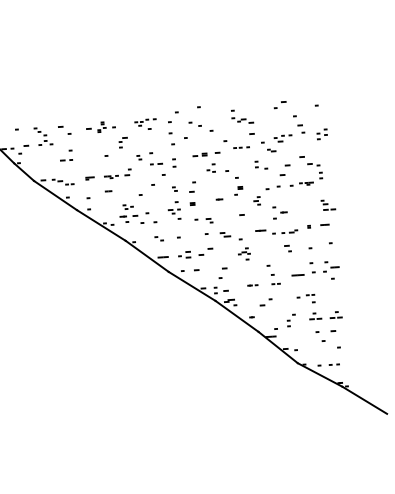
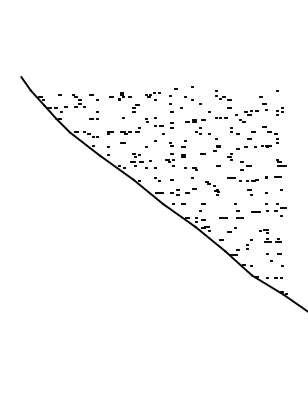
part: (279, 104) -> (250, 88), removed
part: (235, 246) -> (212, 188), size x0.6
part: (319, 306) -> (270, 235), size x0.7

